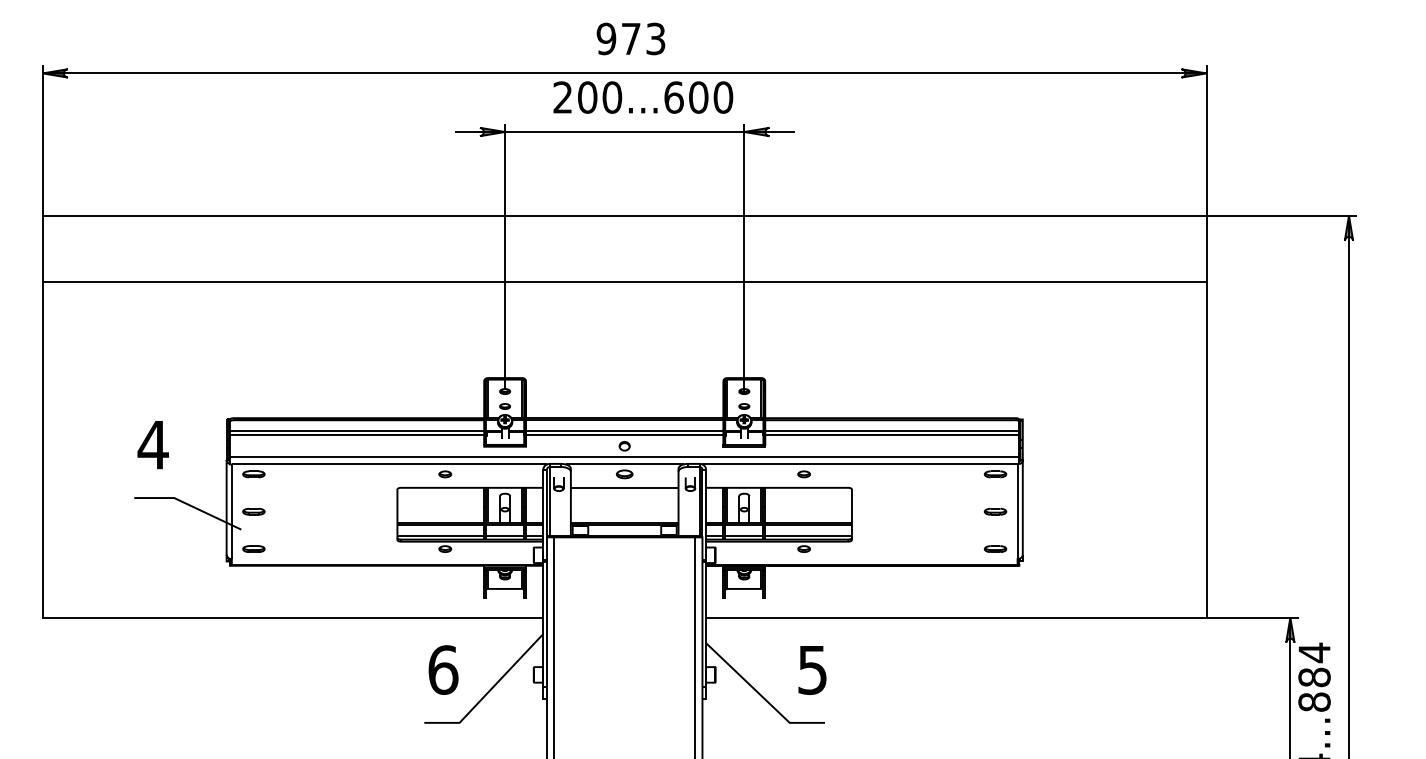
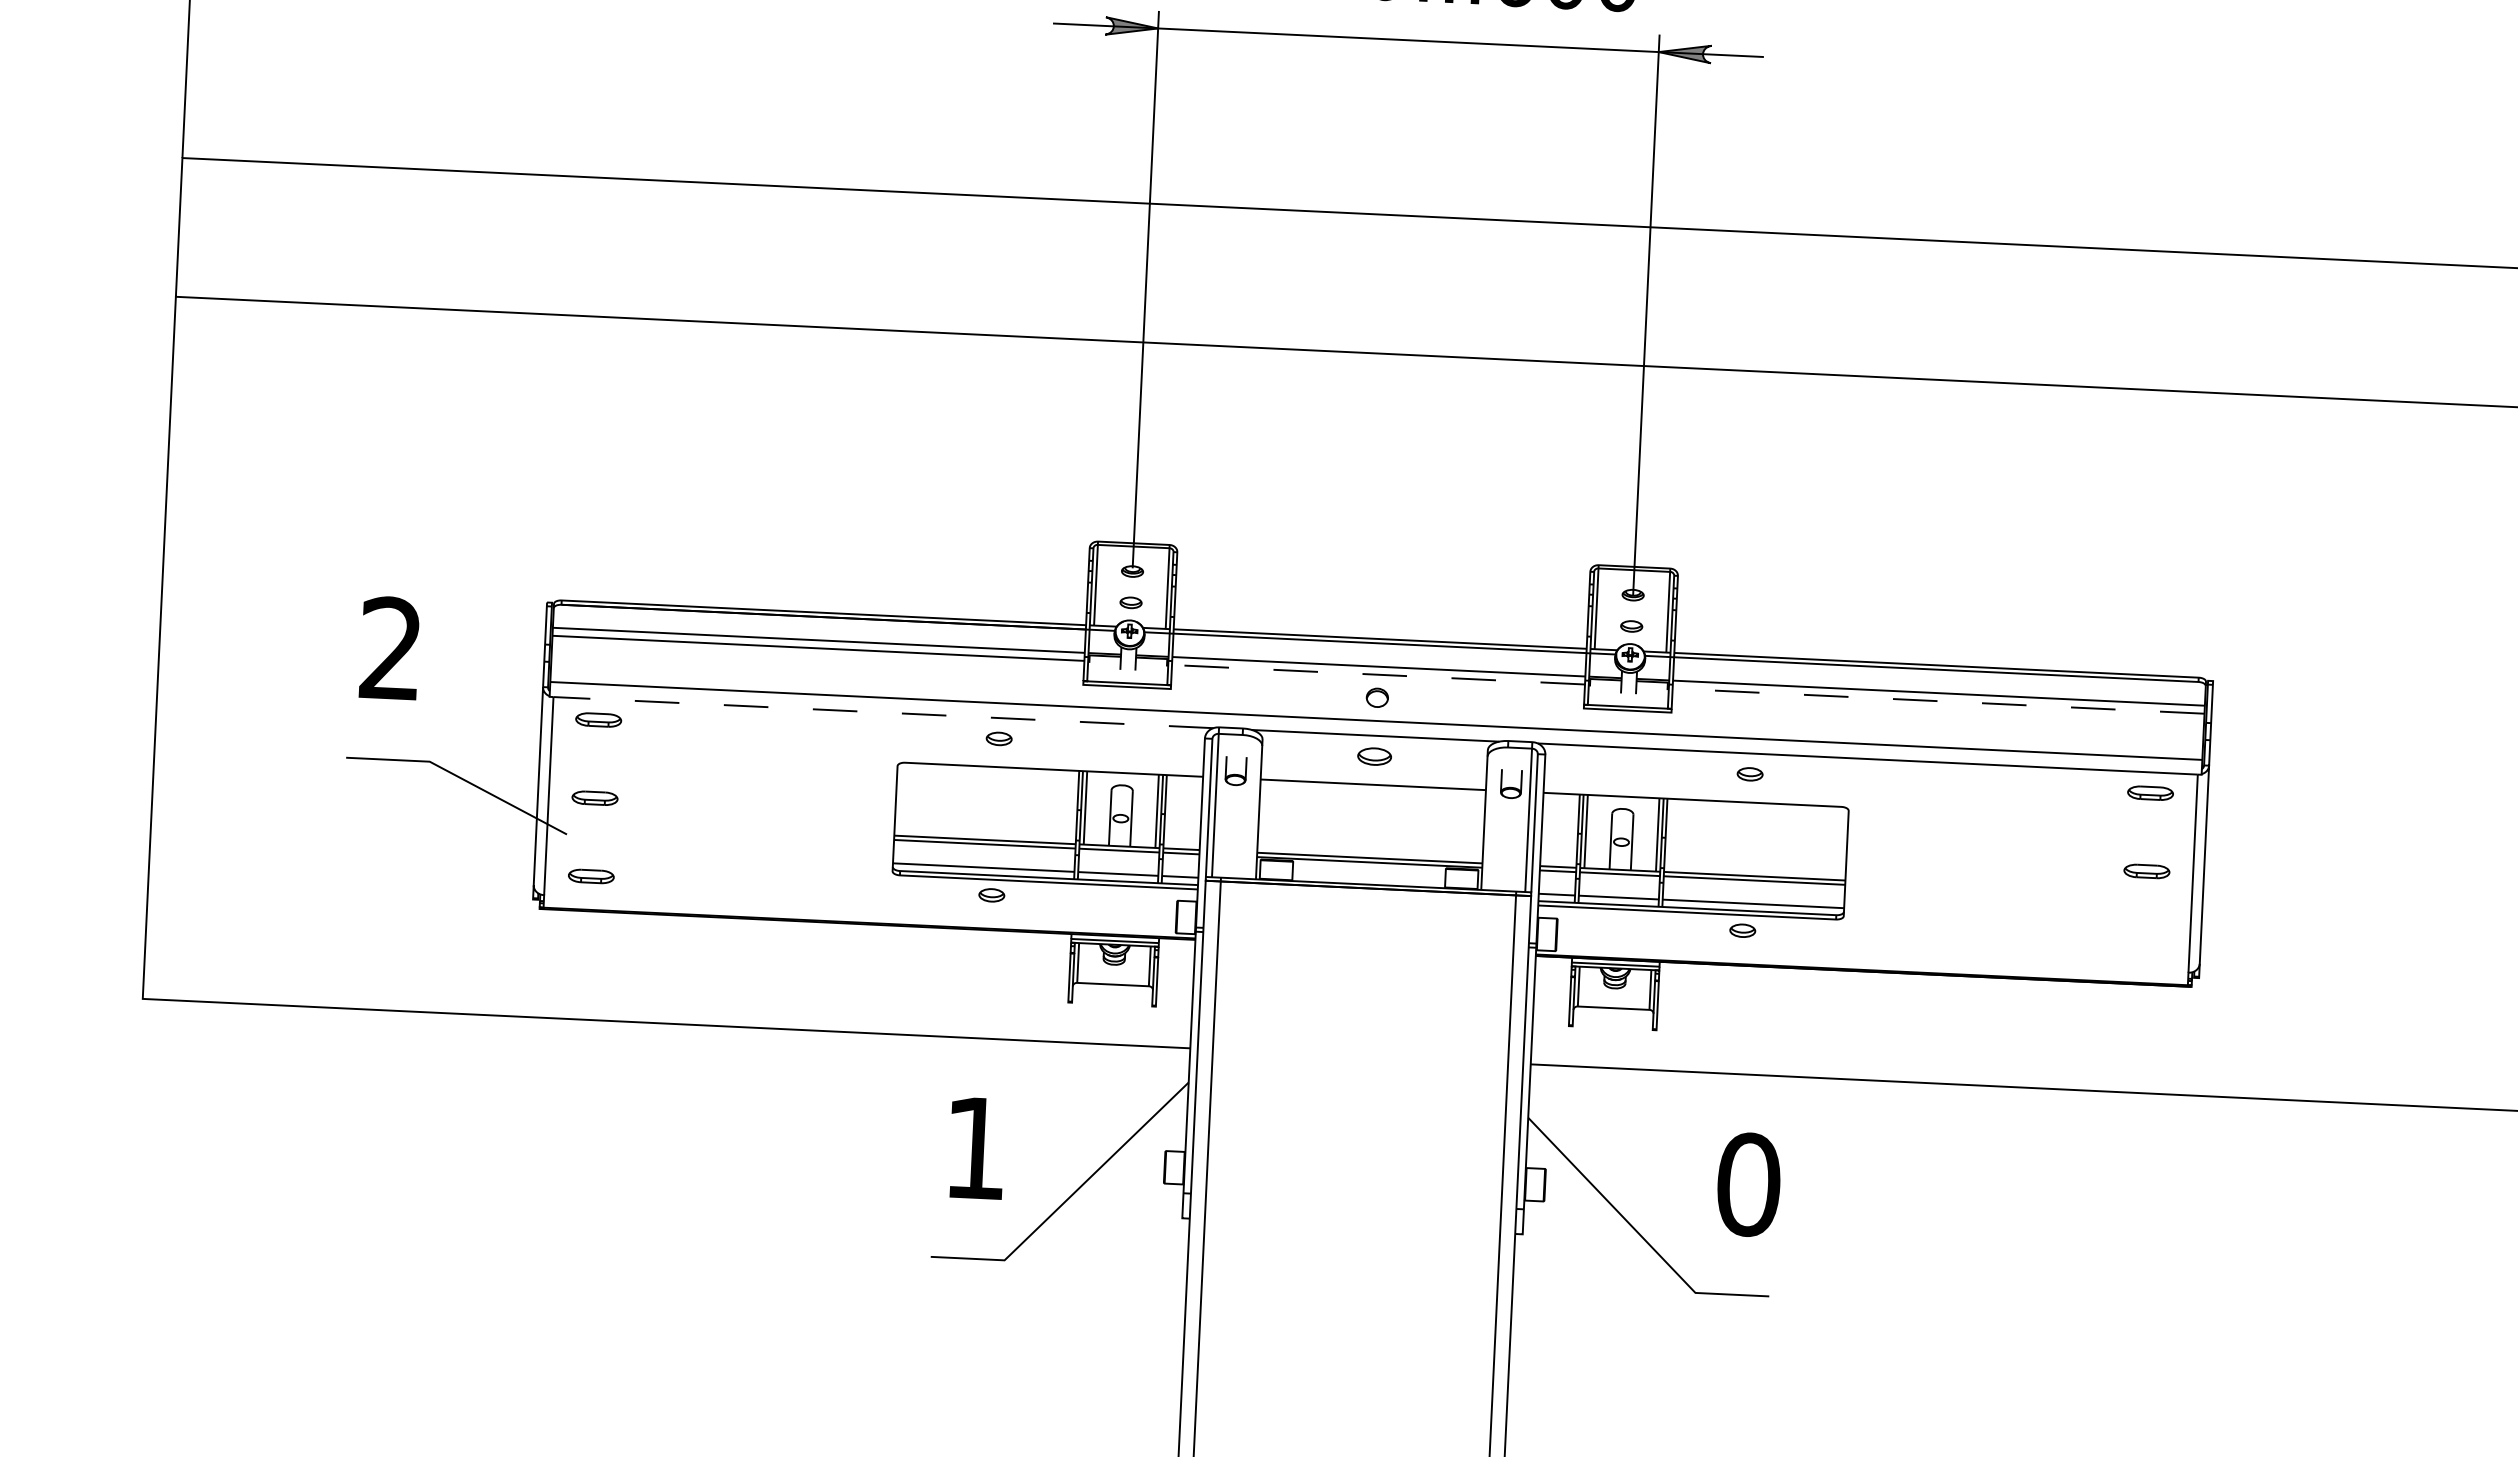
line: (624, 435) -> (1378, 675), solid -> dashed
line: (891, 435) -> (1936, 701), solid -> dashed
text: (152, 444) -> (389, 647), 4 -> 2
line: (389, 464) -> (883, 712), solid -> dashed
part: (995, 548) -> (2143, 948), removed
text: (443, 669) -> (976, 1147), 6 -> 1
text: (812, 669) -> (1748, 1183), 5 -> 0

